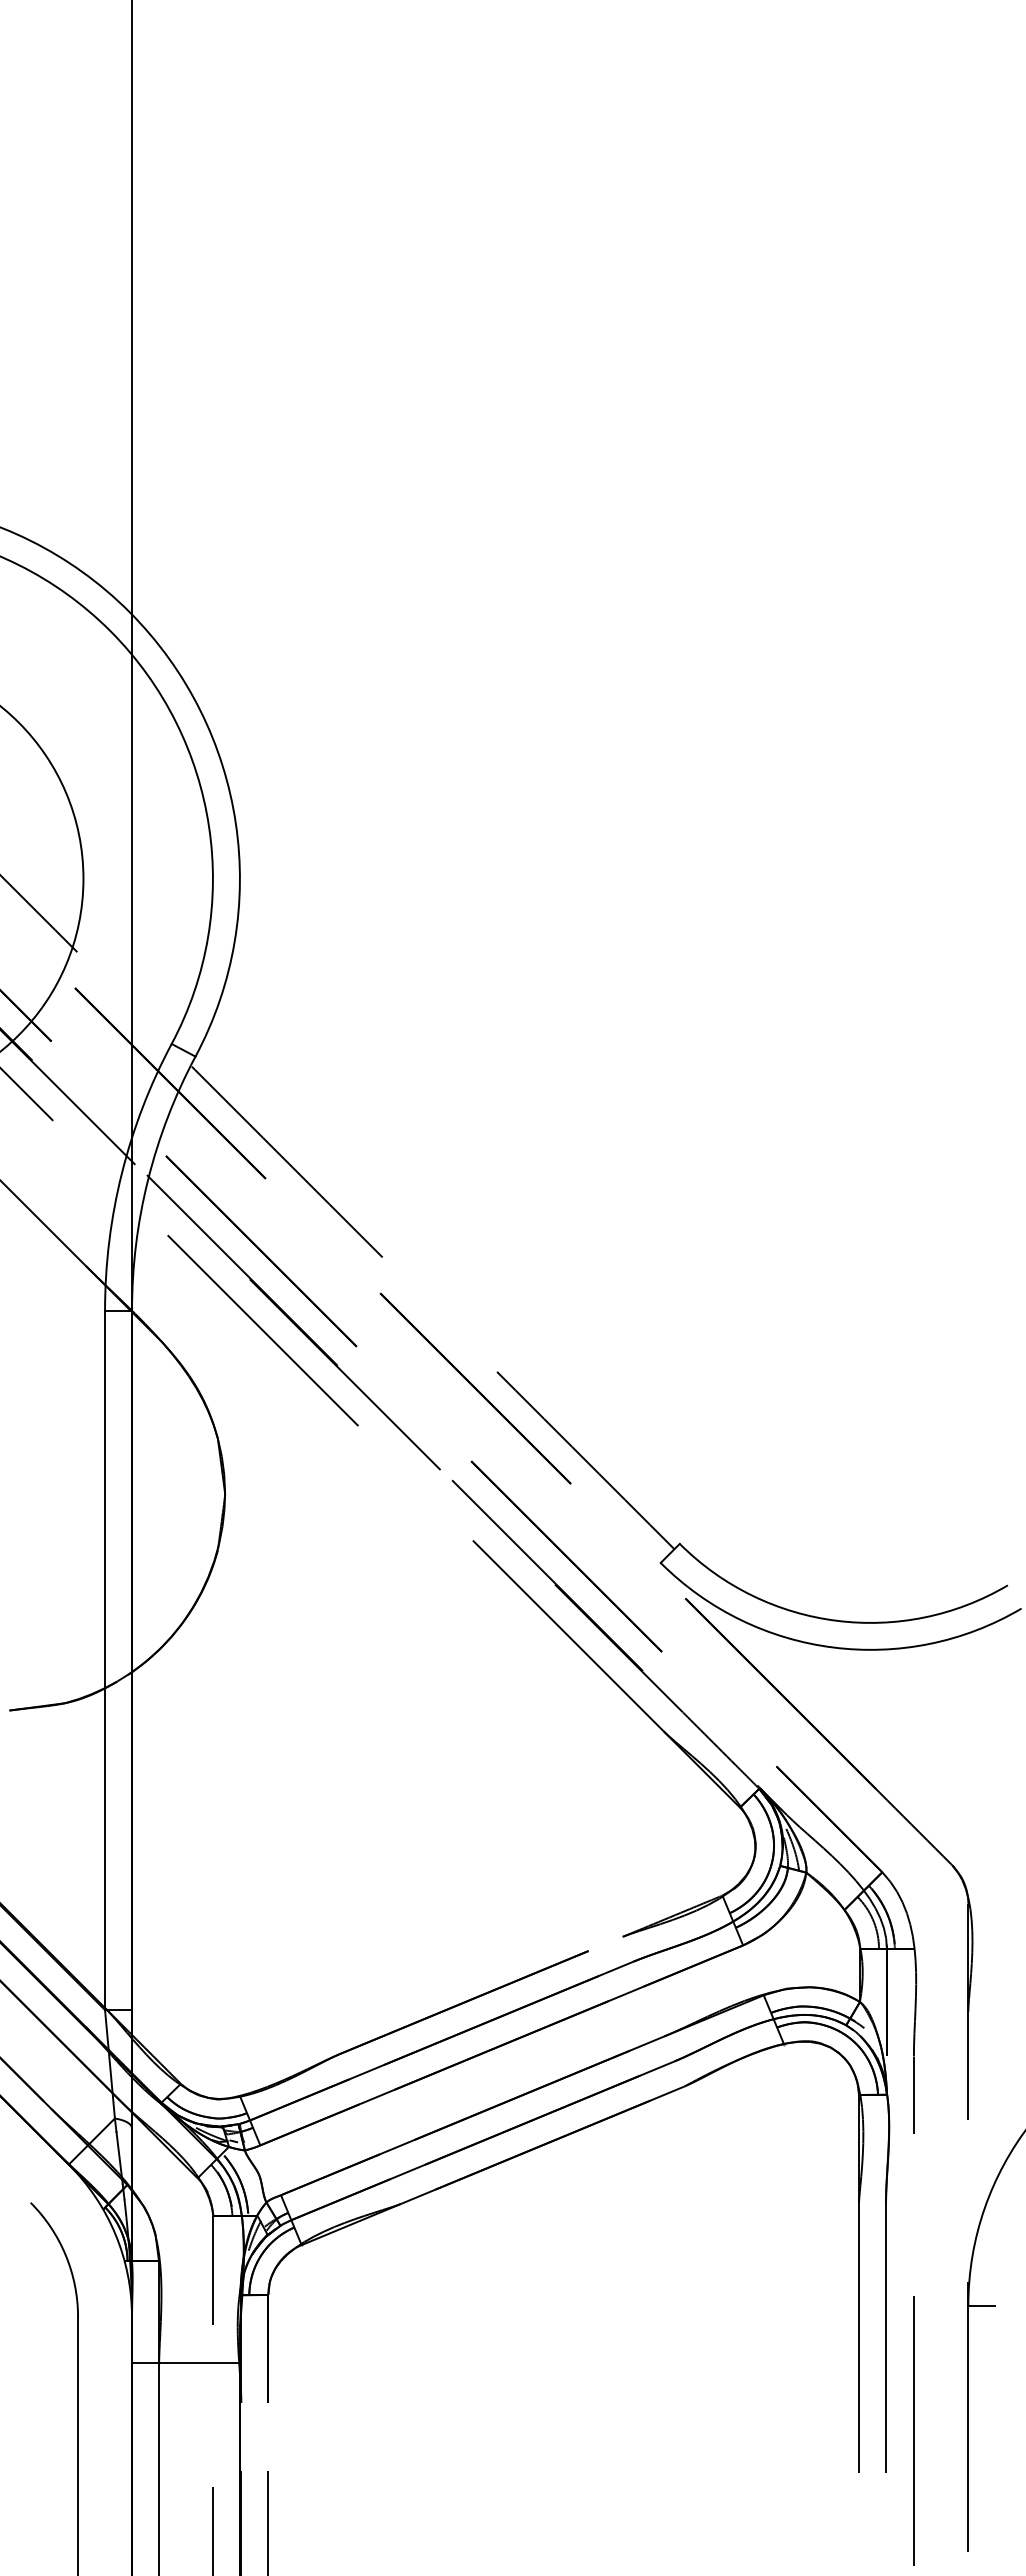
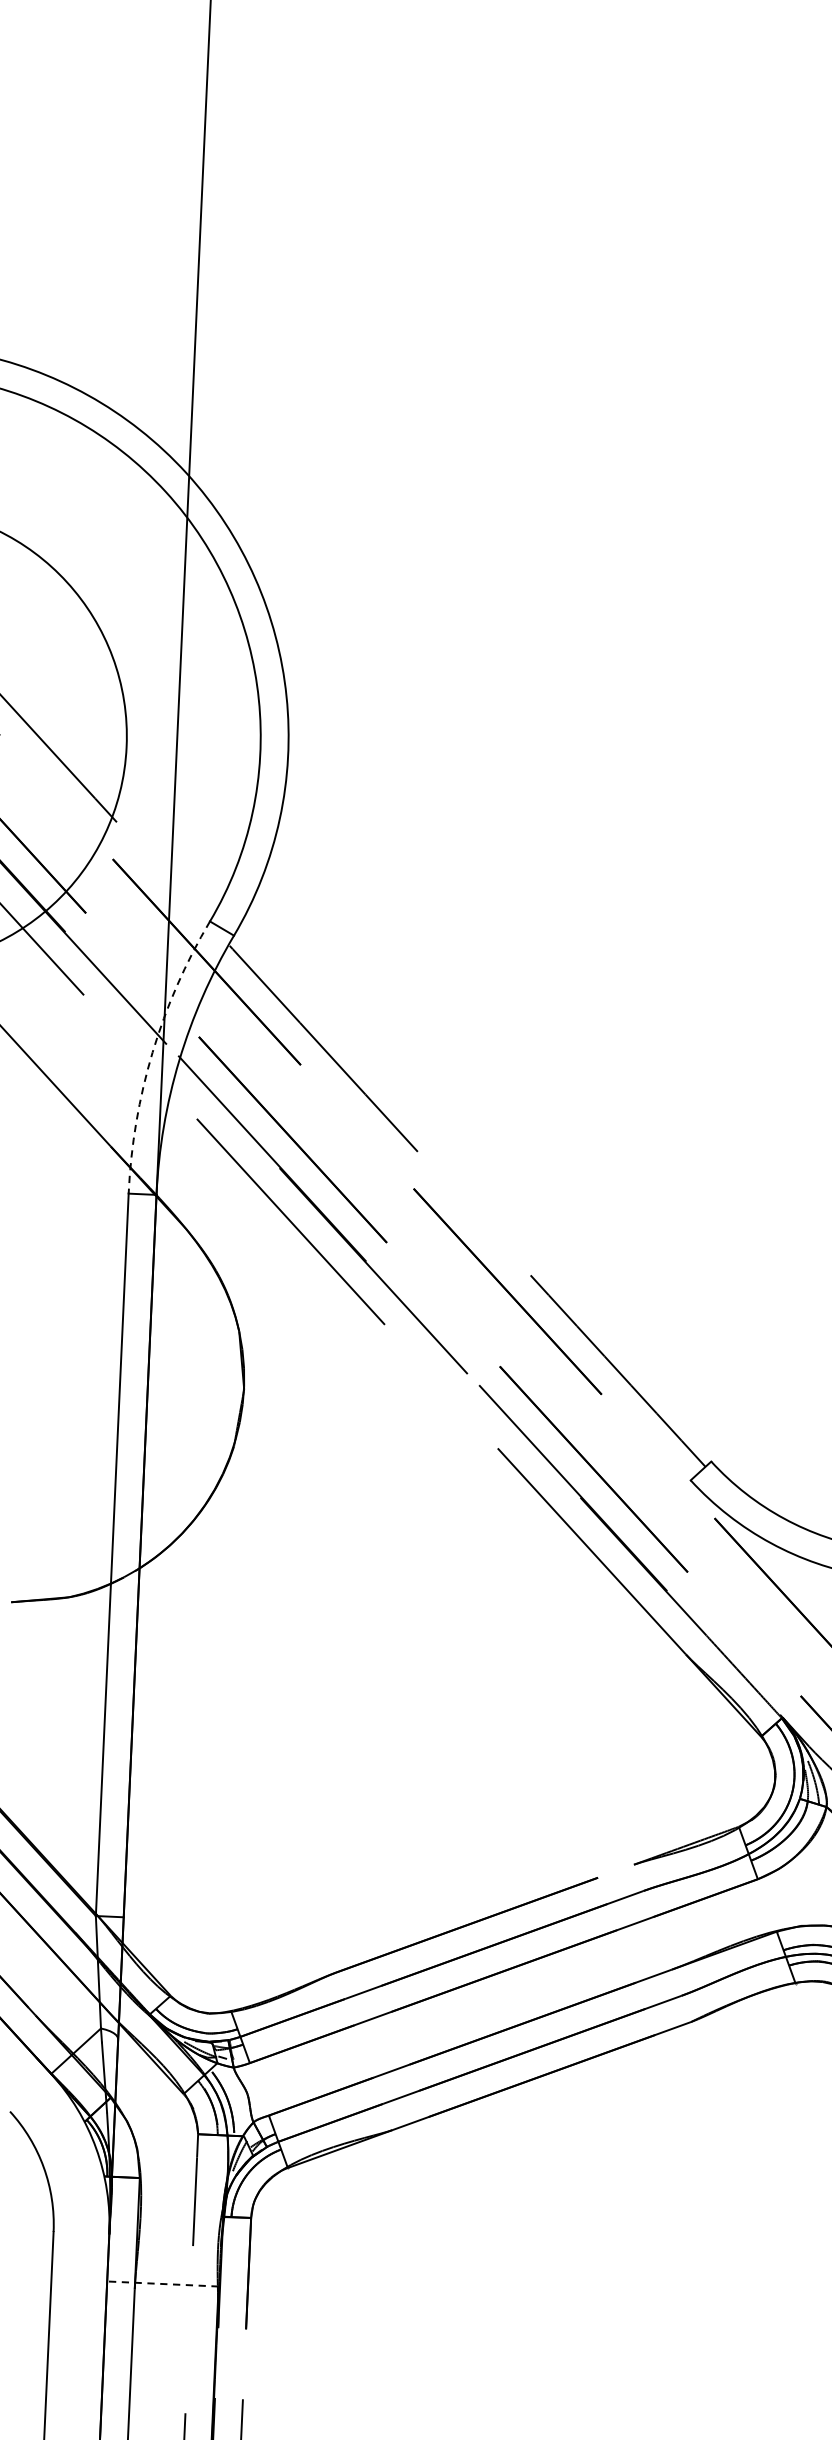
arc: (121, 1173) -> (152, 1052), solid -> dashed
line: (185, 2362) -> (162, 2283), solid -> dashed

